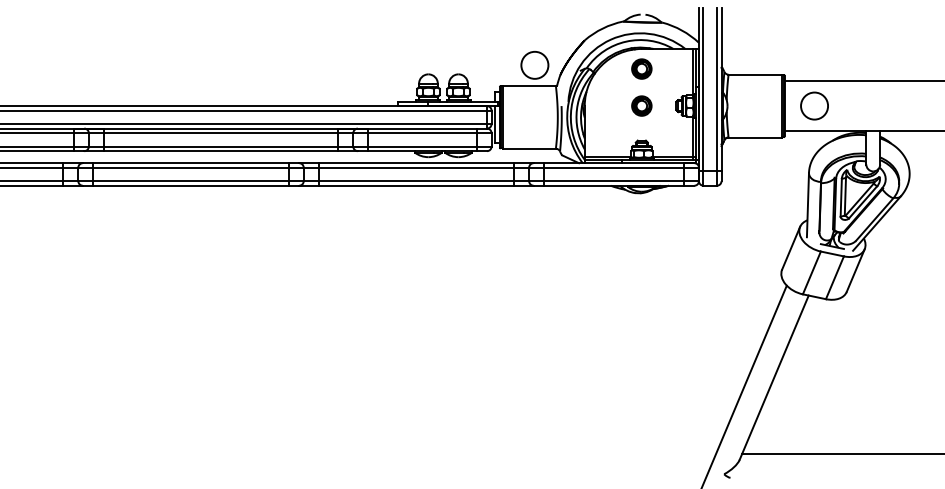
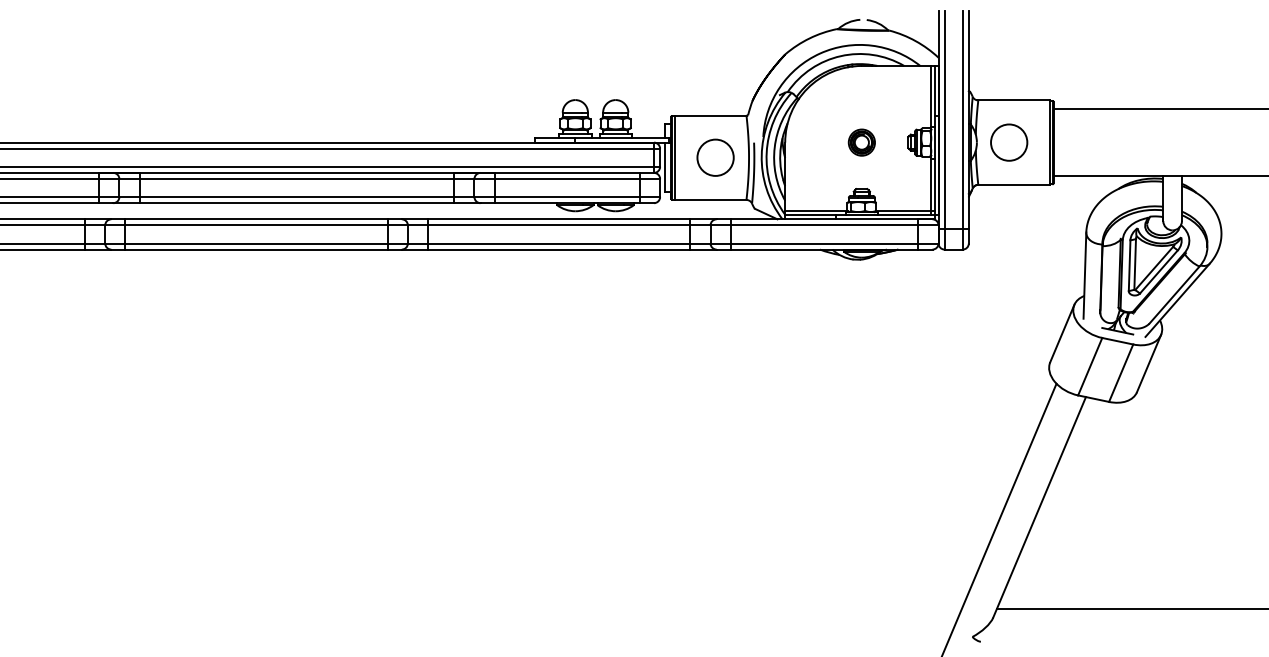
circle: (534, 64) -> (715, 156), moved
part: (641, 68) -> (861, 92), removed
circle: (814, 105) -> (1009, 141), moved

